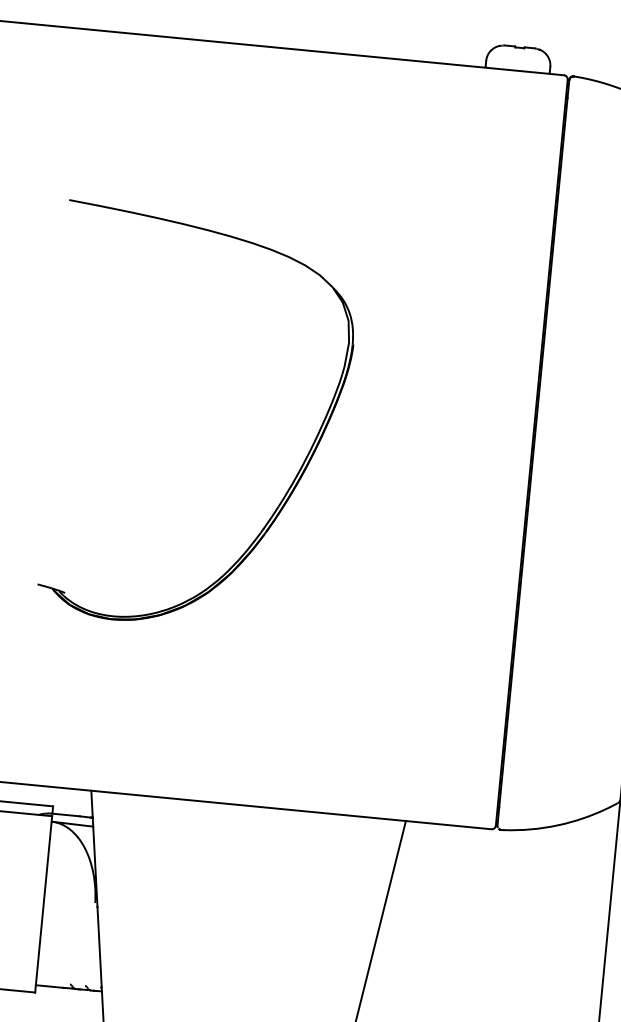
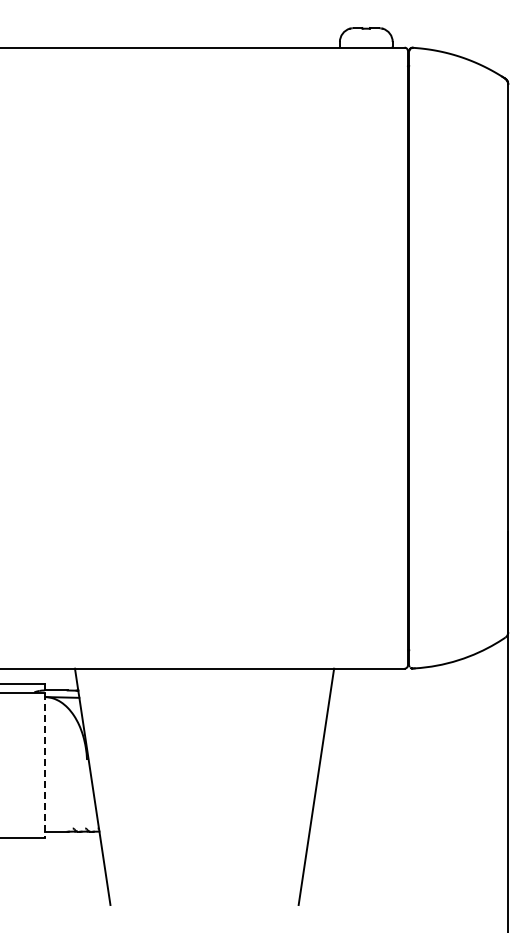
part: (297, 470) -> (218, 391), removed
line: (44, 904) -> (45, 765), solid -> dashed

